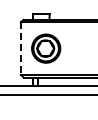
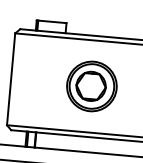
part: (46, 48) -> (92, 86), moved
line: (20, 49) -> (10, 80), dashed -> solid

